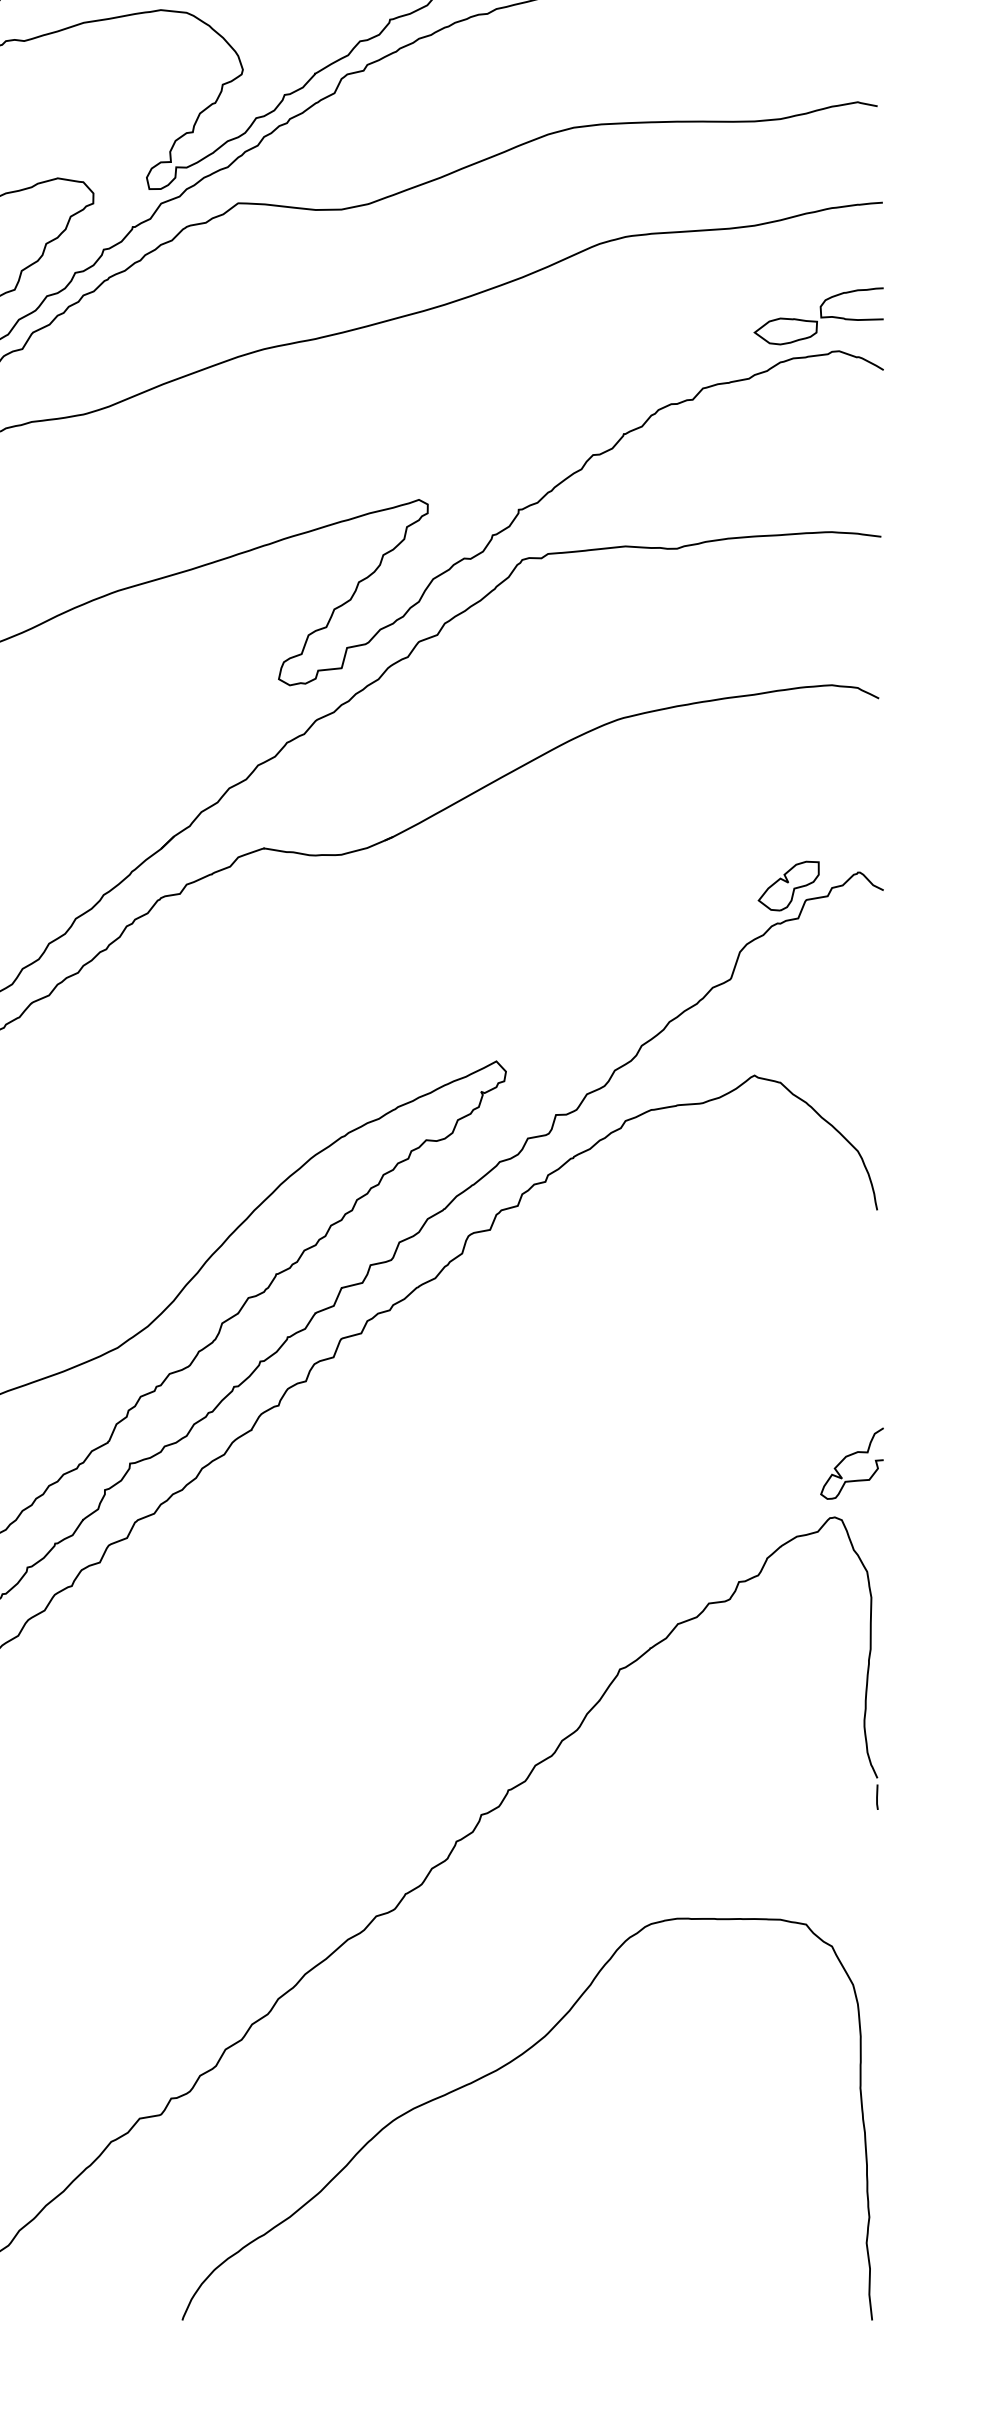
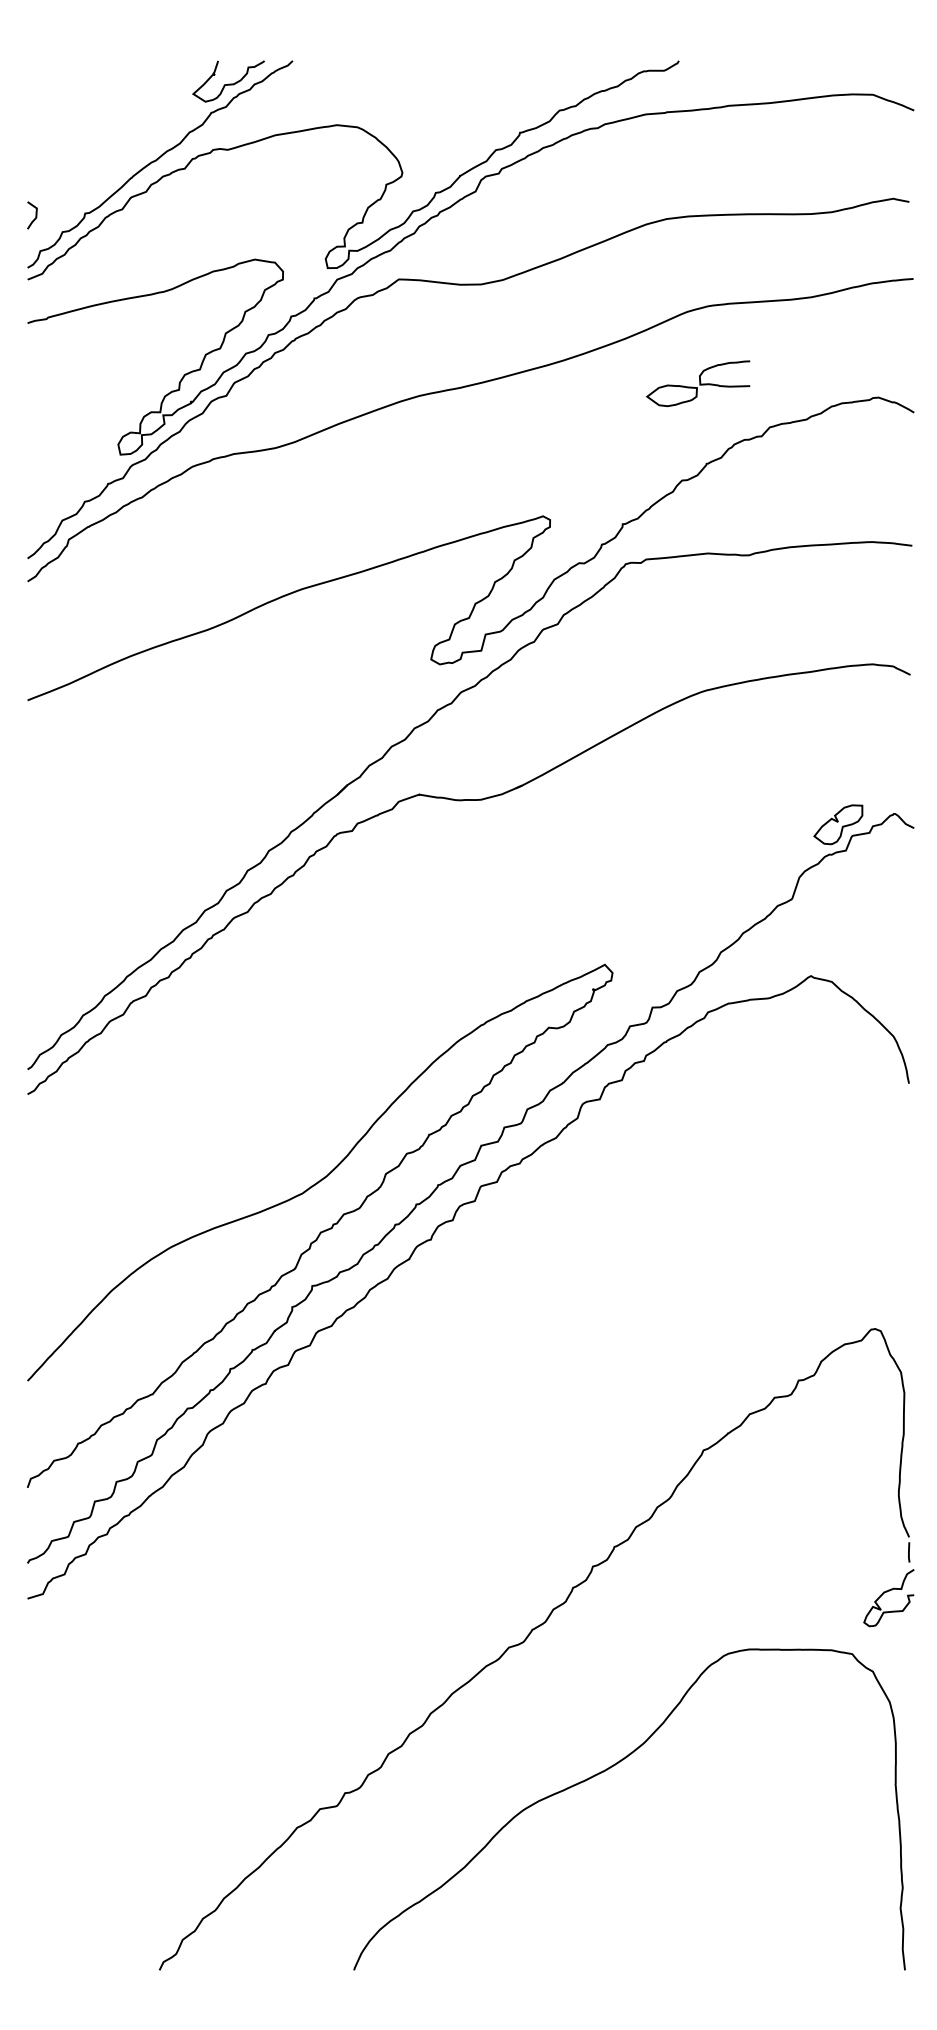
part: (818, 316) -> (698, 383), moved
curve: (850, 1456) -> (887, 1592), moved

